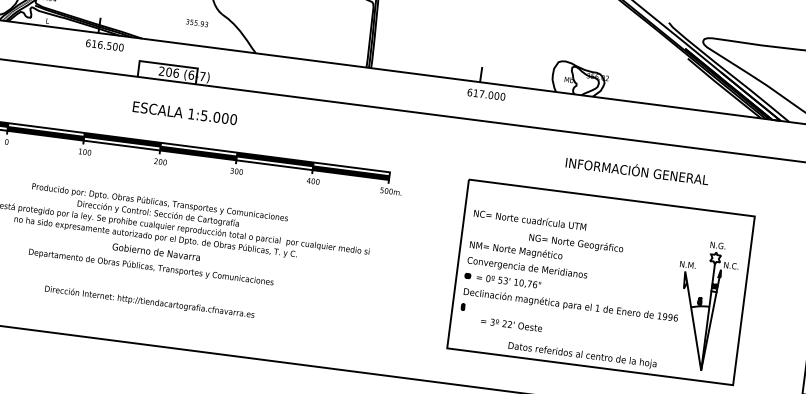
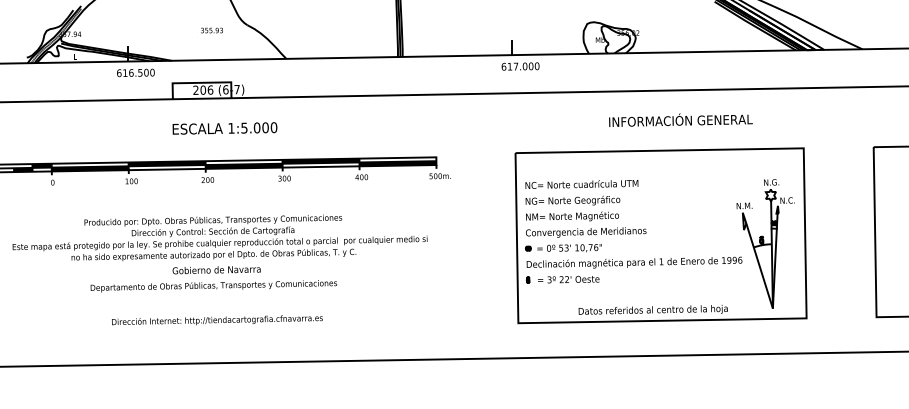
text: (196, 23) -> (211, 30), moved
text: (575, 243) -> (572, 200), moved
text: (511, 324) -> (568, 279), moved

